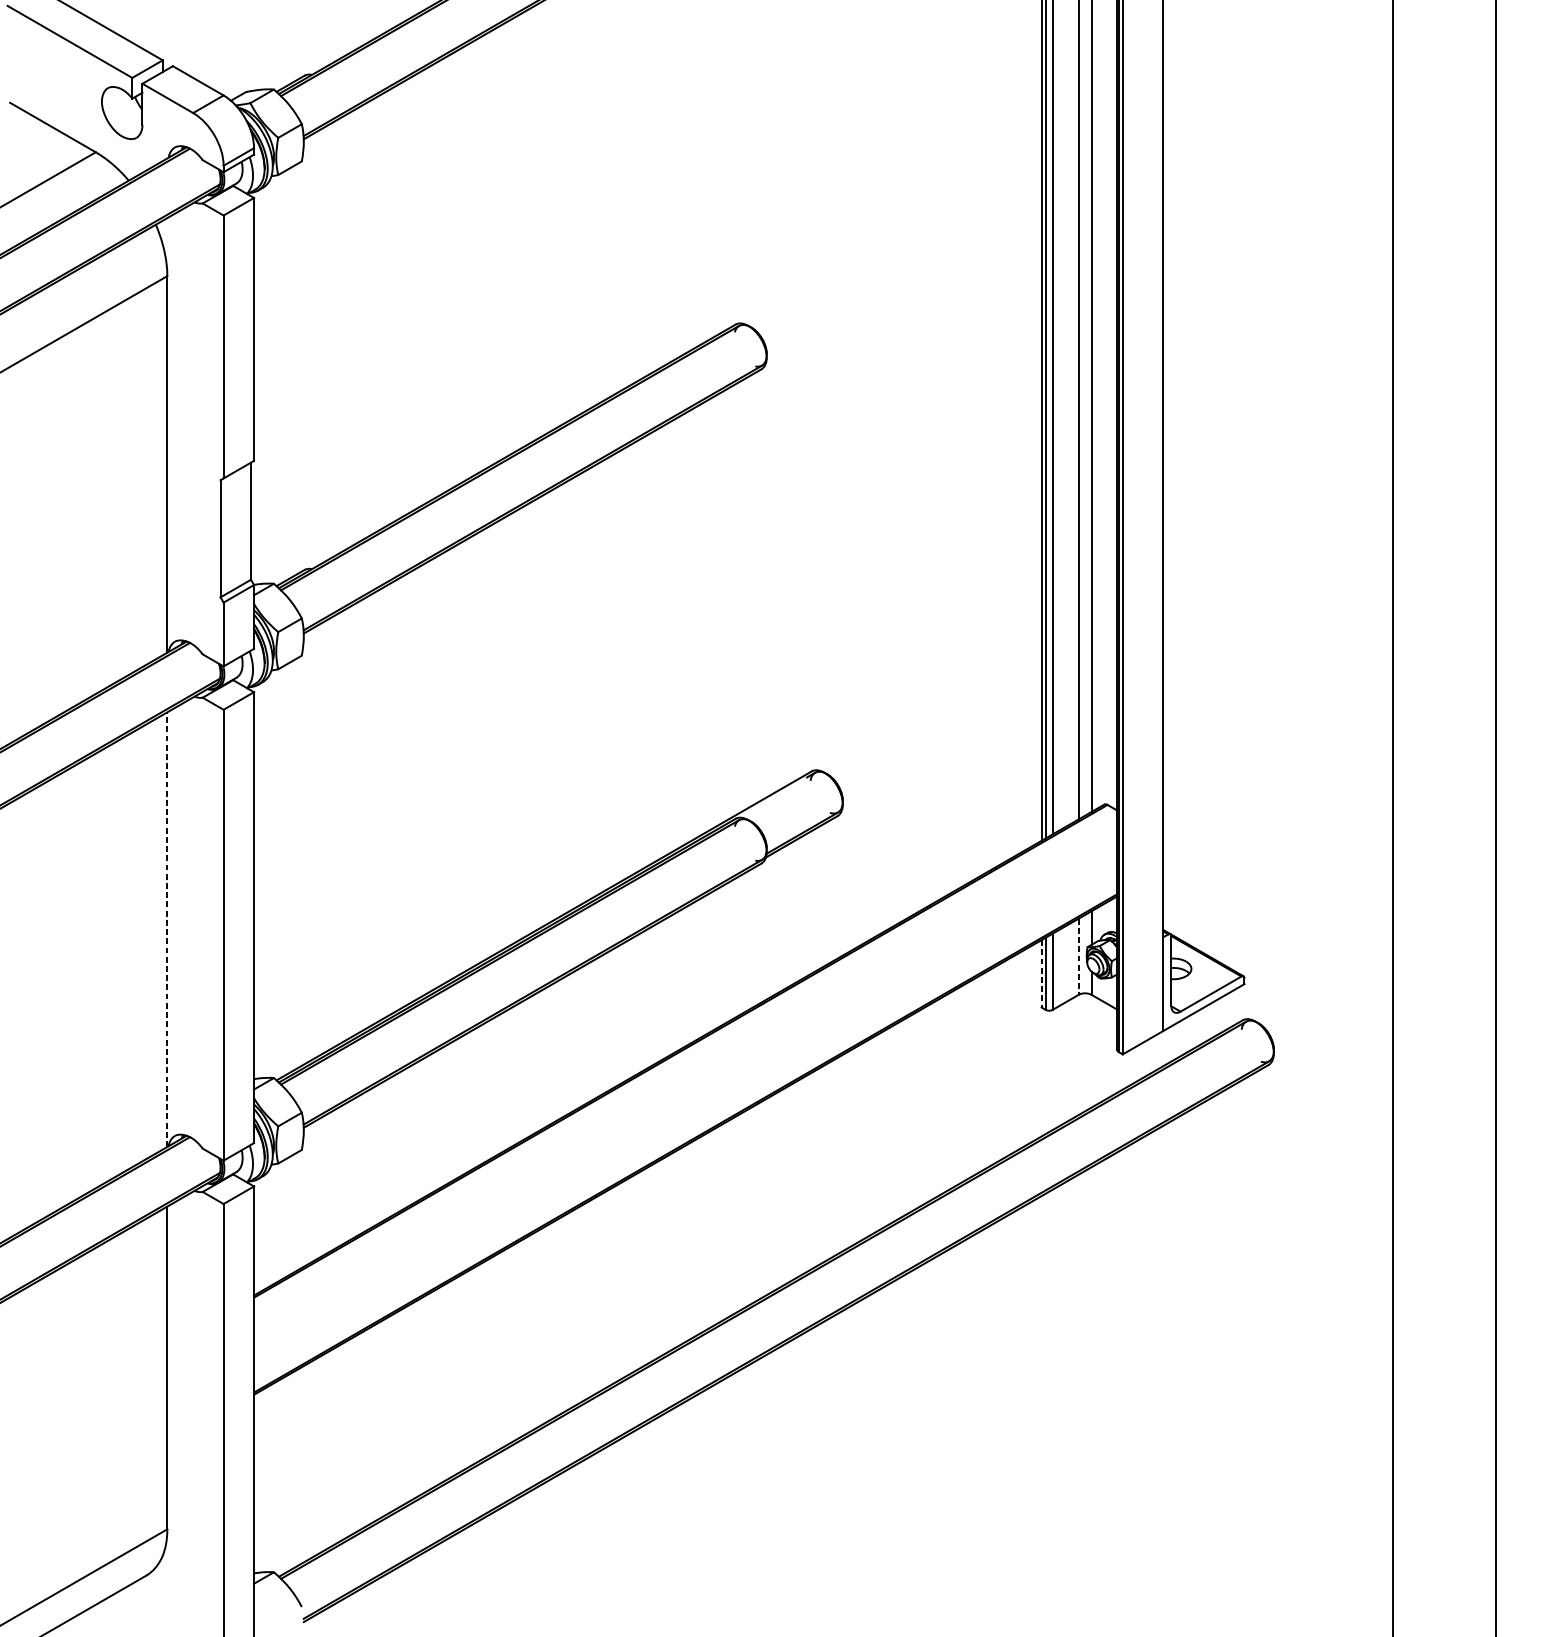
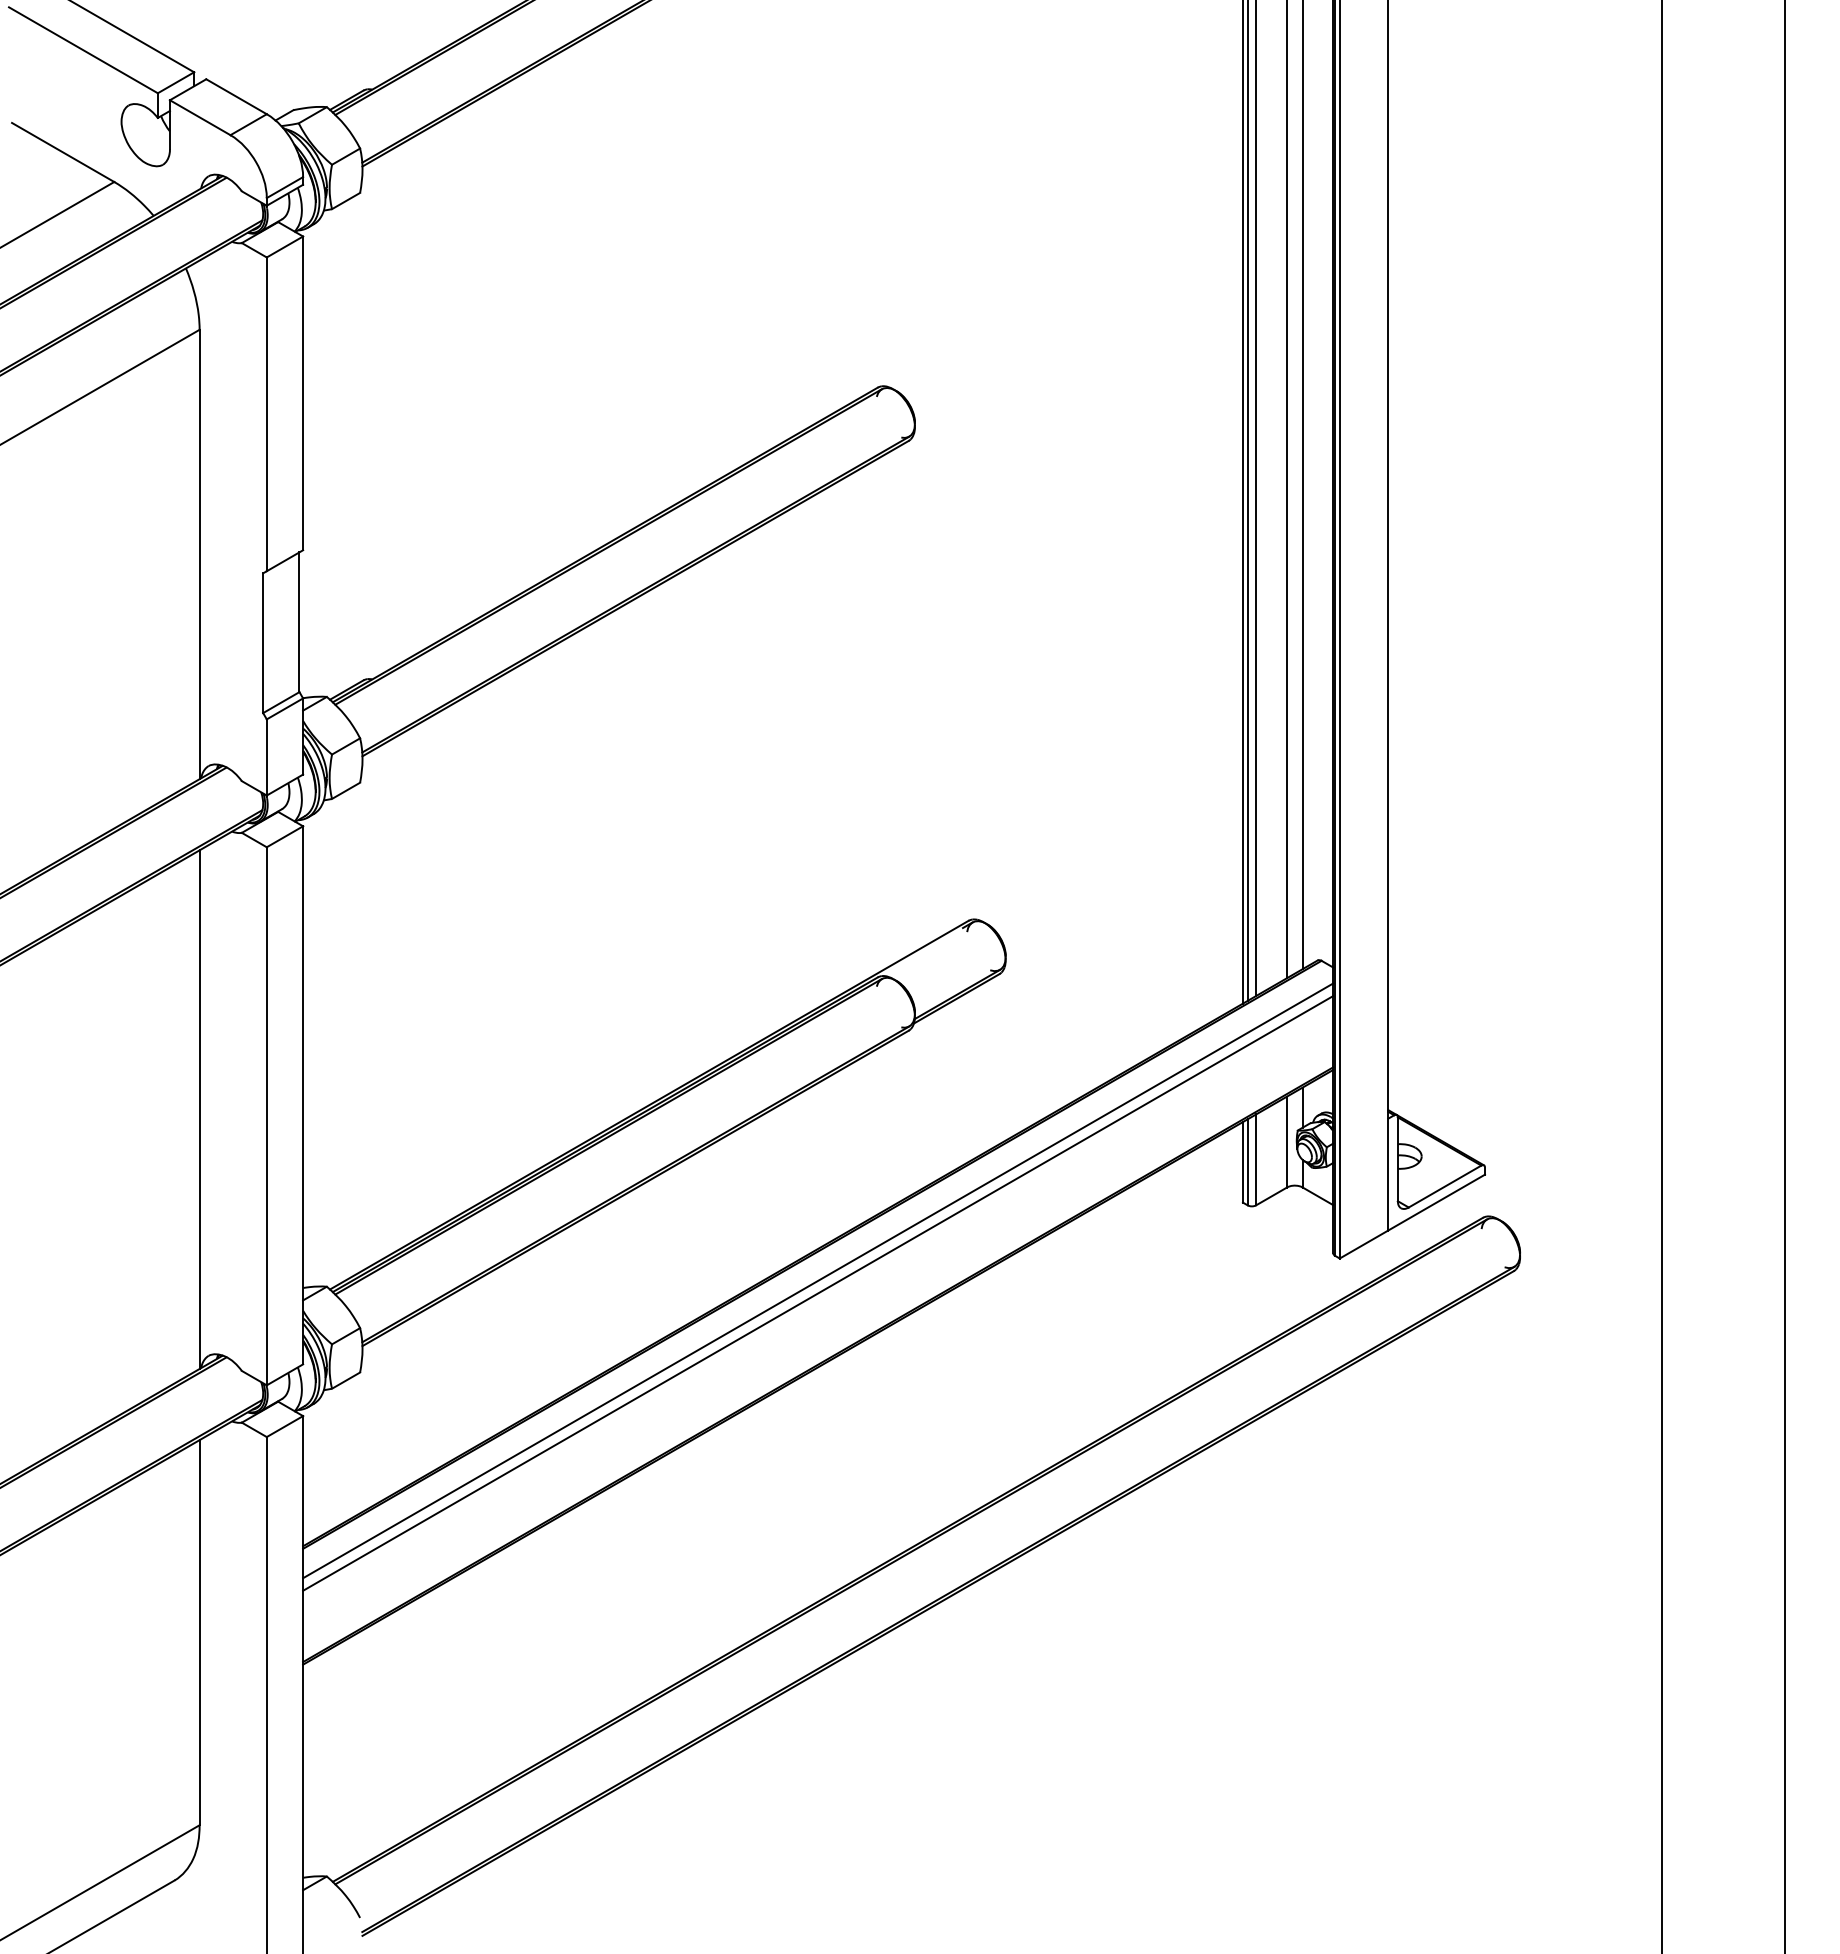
line: (167, 929) -> (199, 1109), dashed -> solid
line: (1078, 957) -> (1287, 1142), dashed -> solid
line: (1041, 973) -> (1242, 1162), dashed -> solid
line: (685, 1072) -> (818, 1280), added
line: (685, 1083) -> (818, 1293), added

